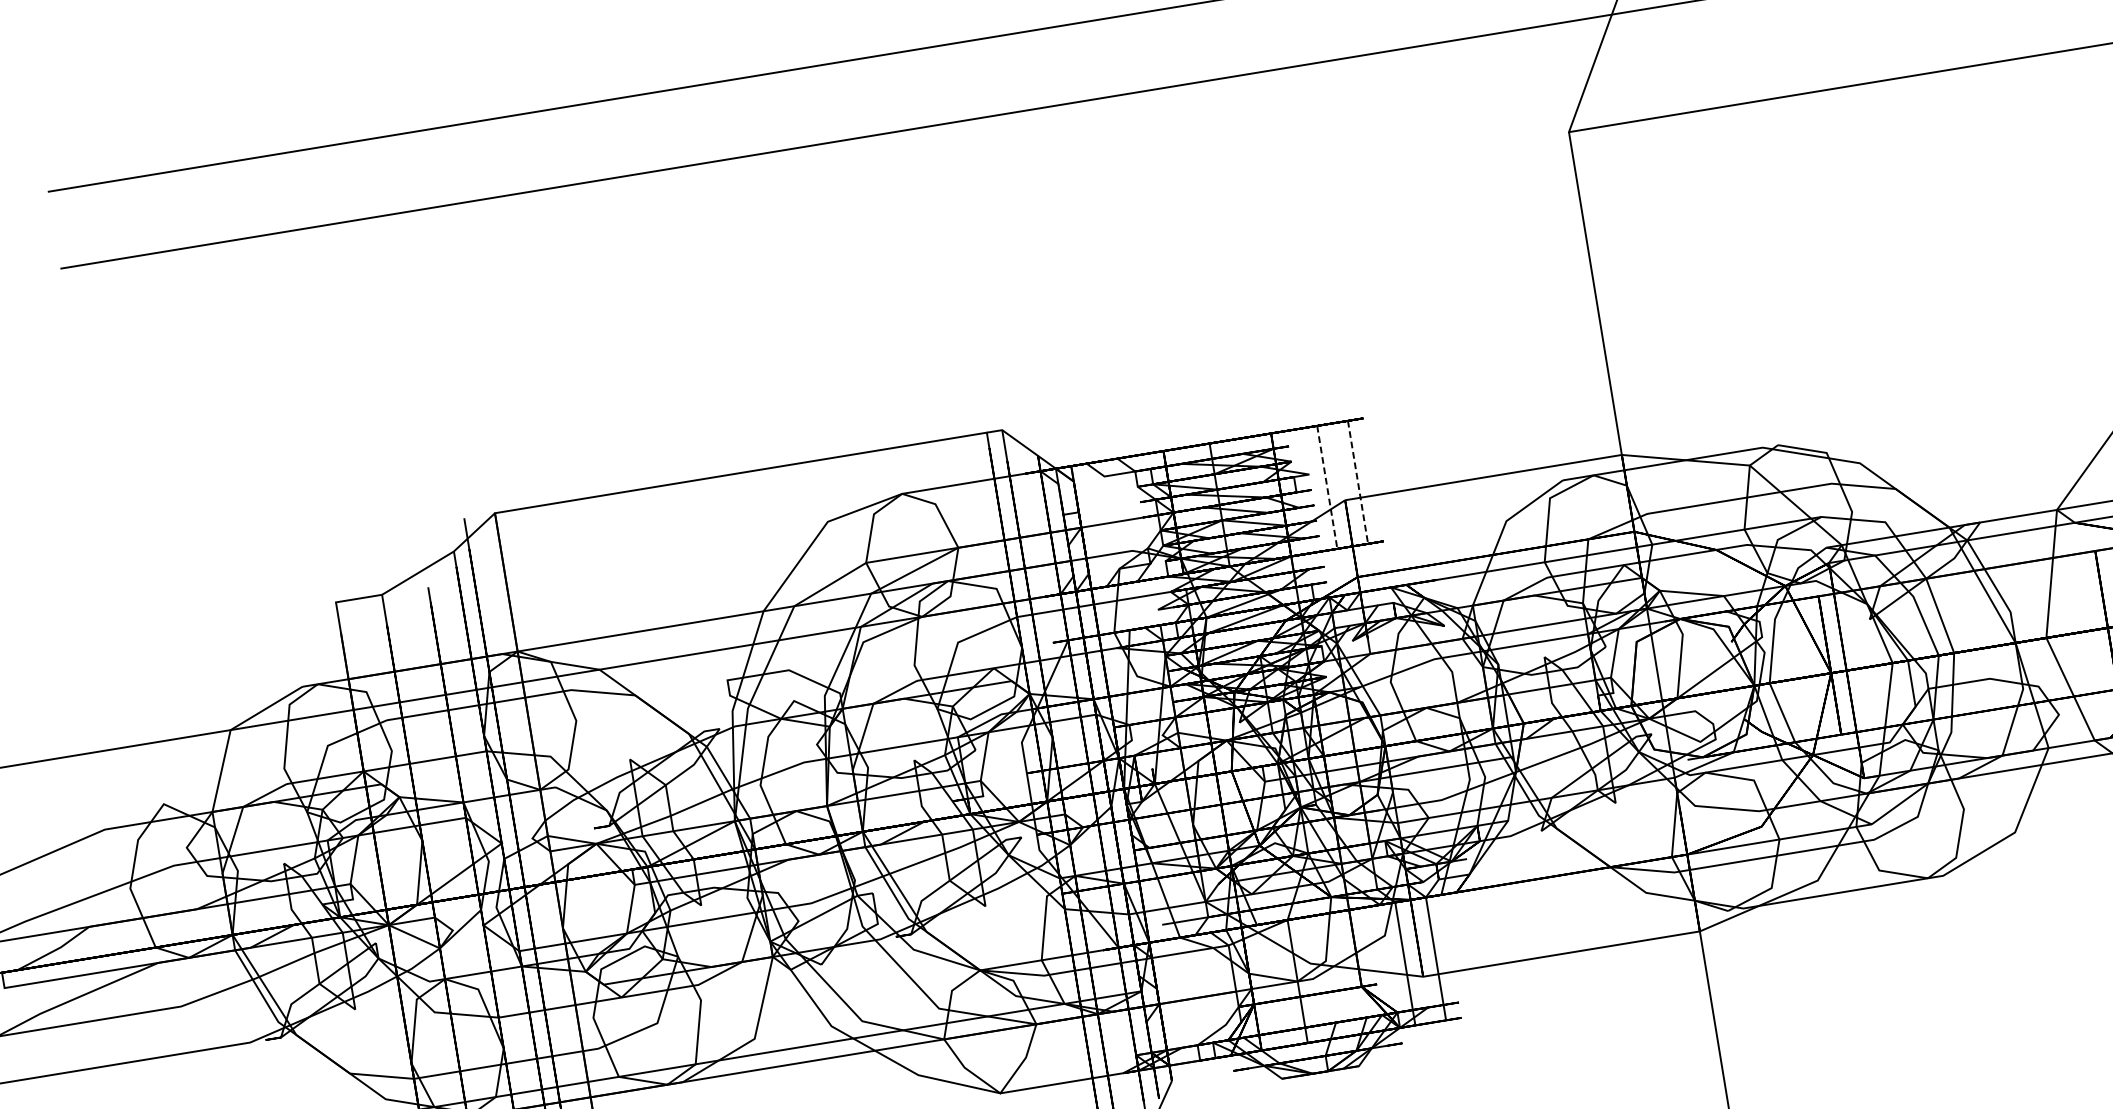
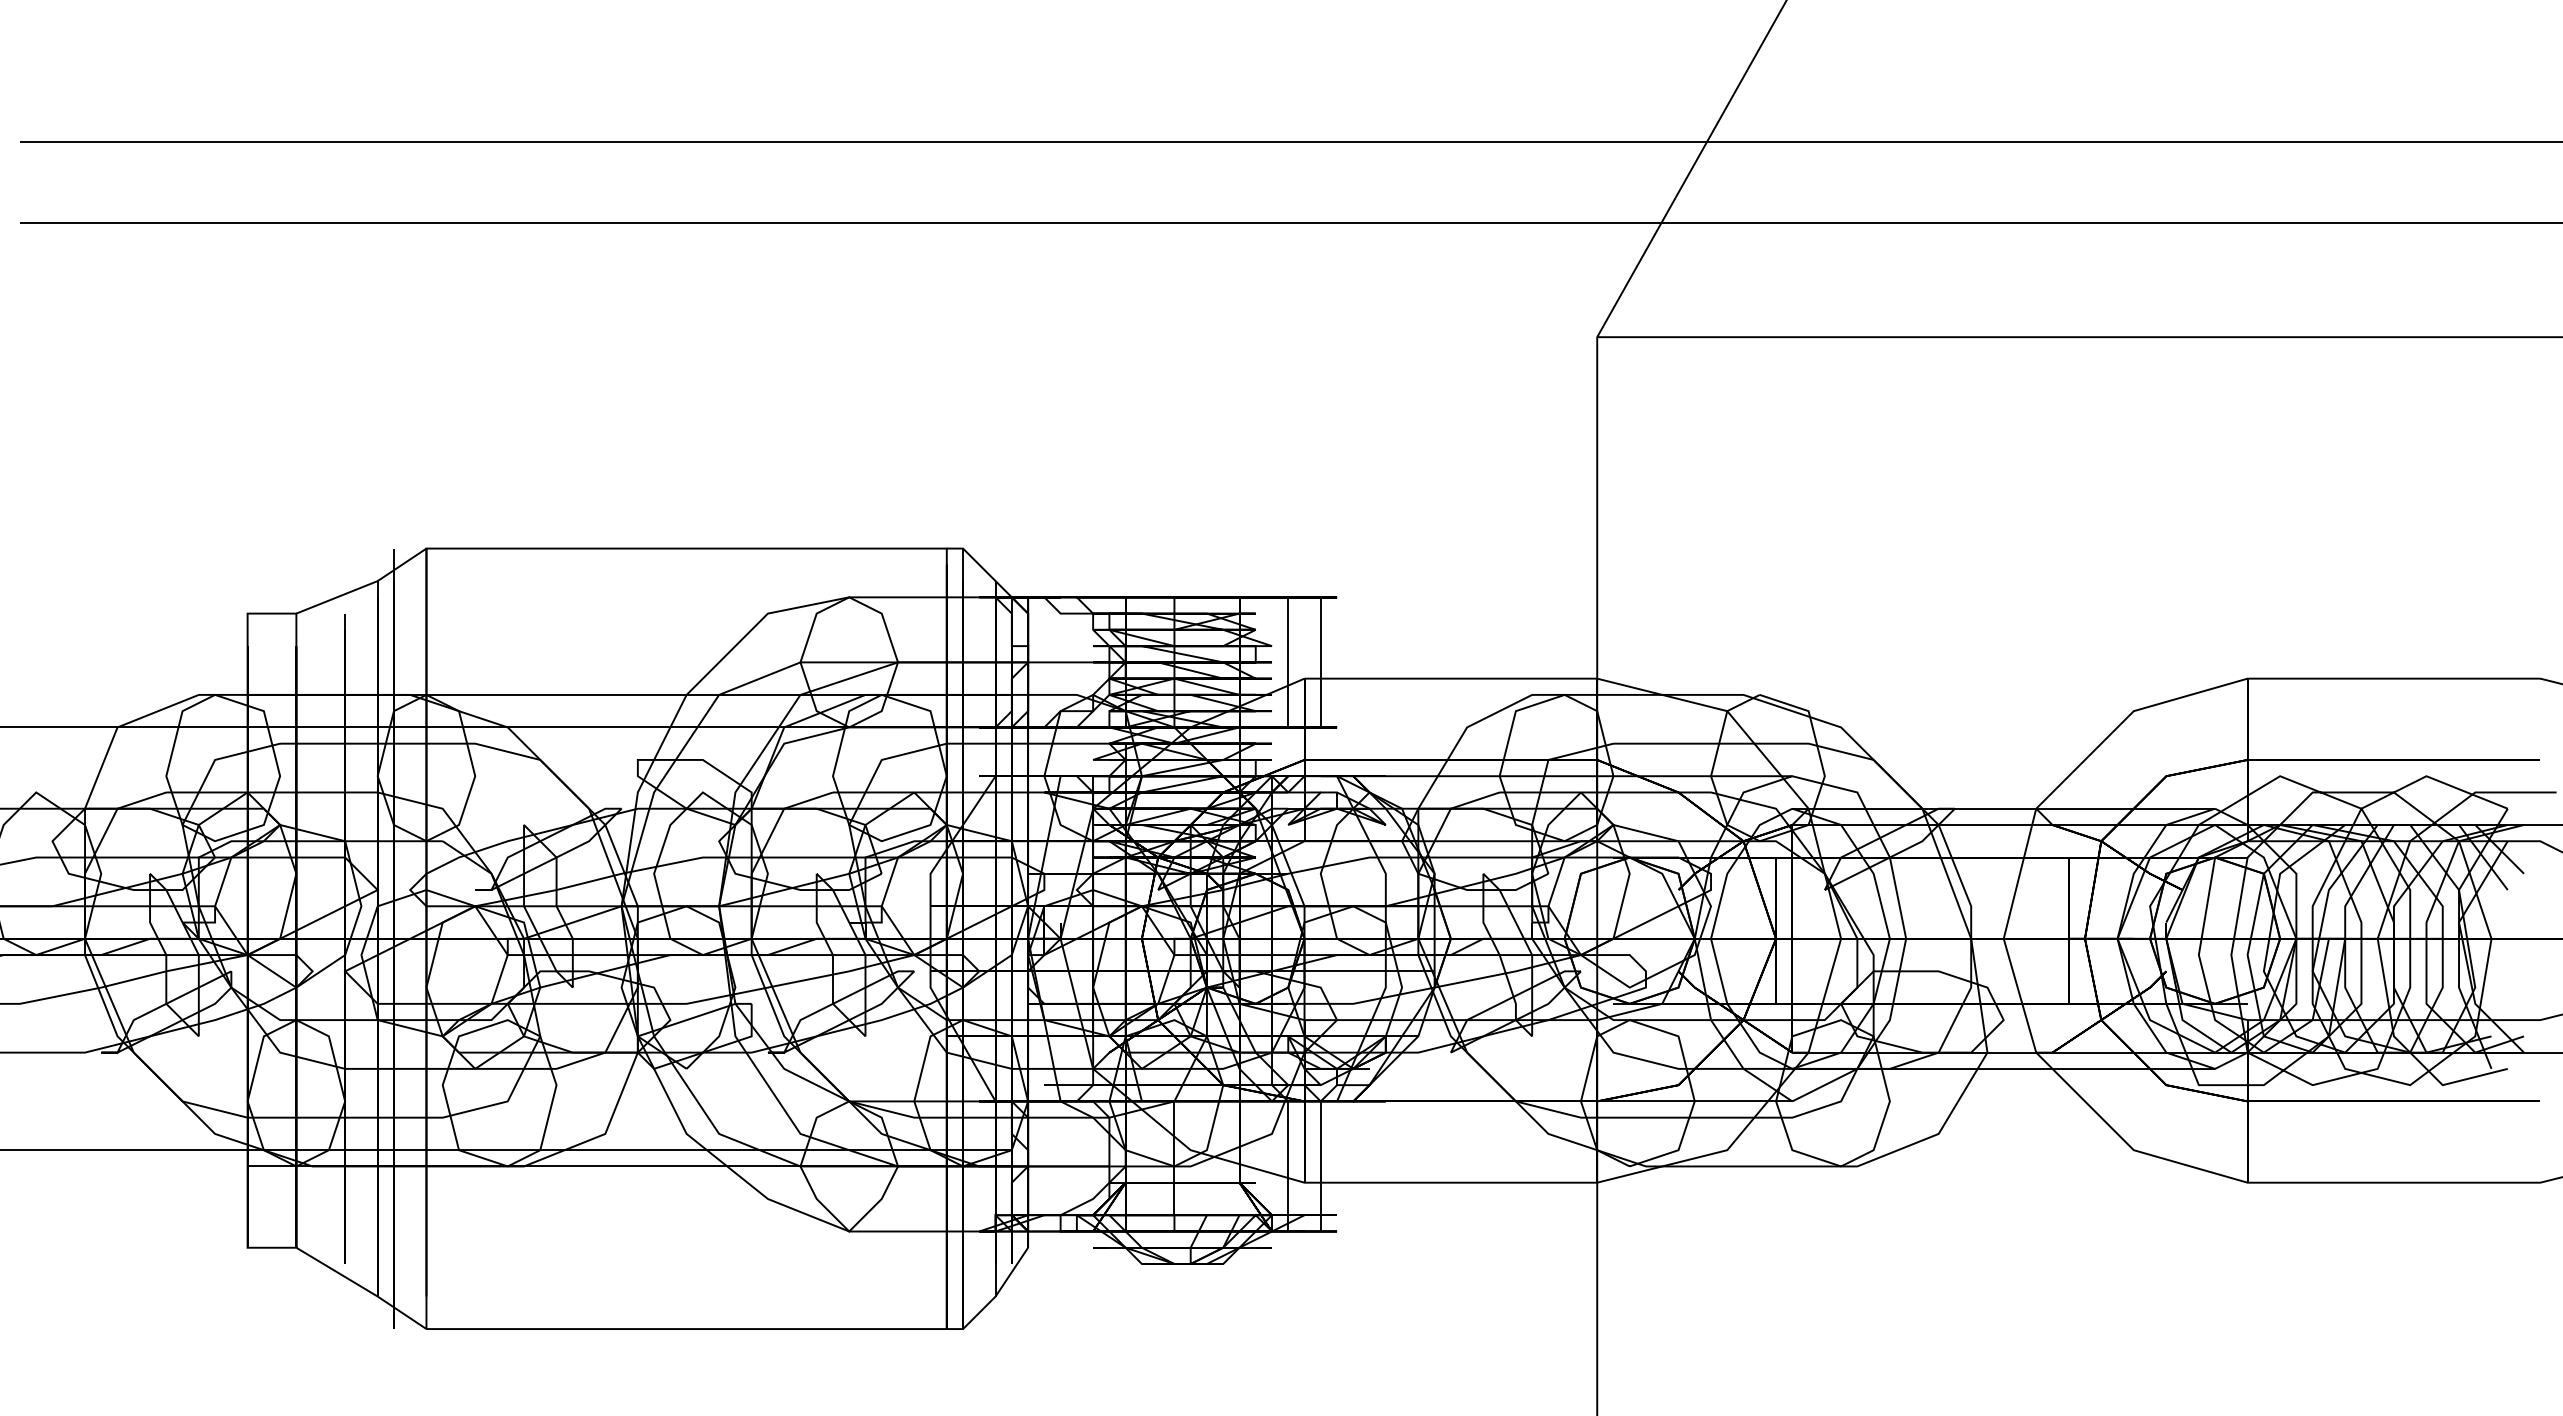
line: (1357, 482) -> (1320, 662), dashed -> solid
line: (1327, 487) -> (1288, 662), dashed -> solid

